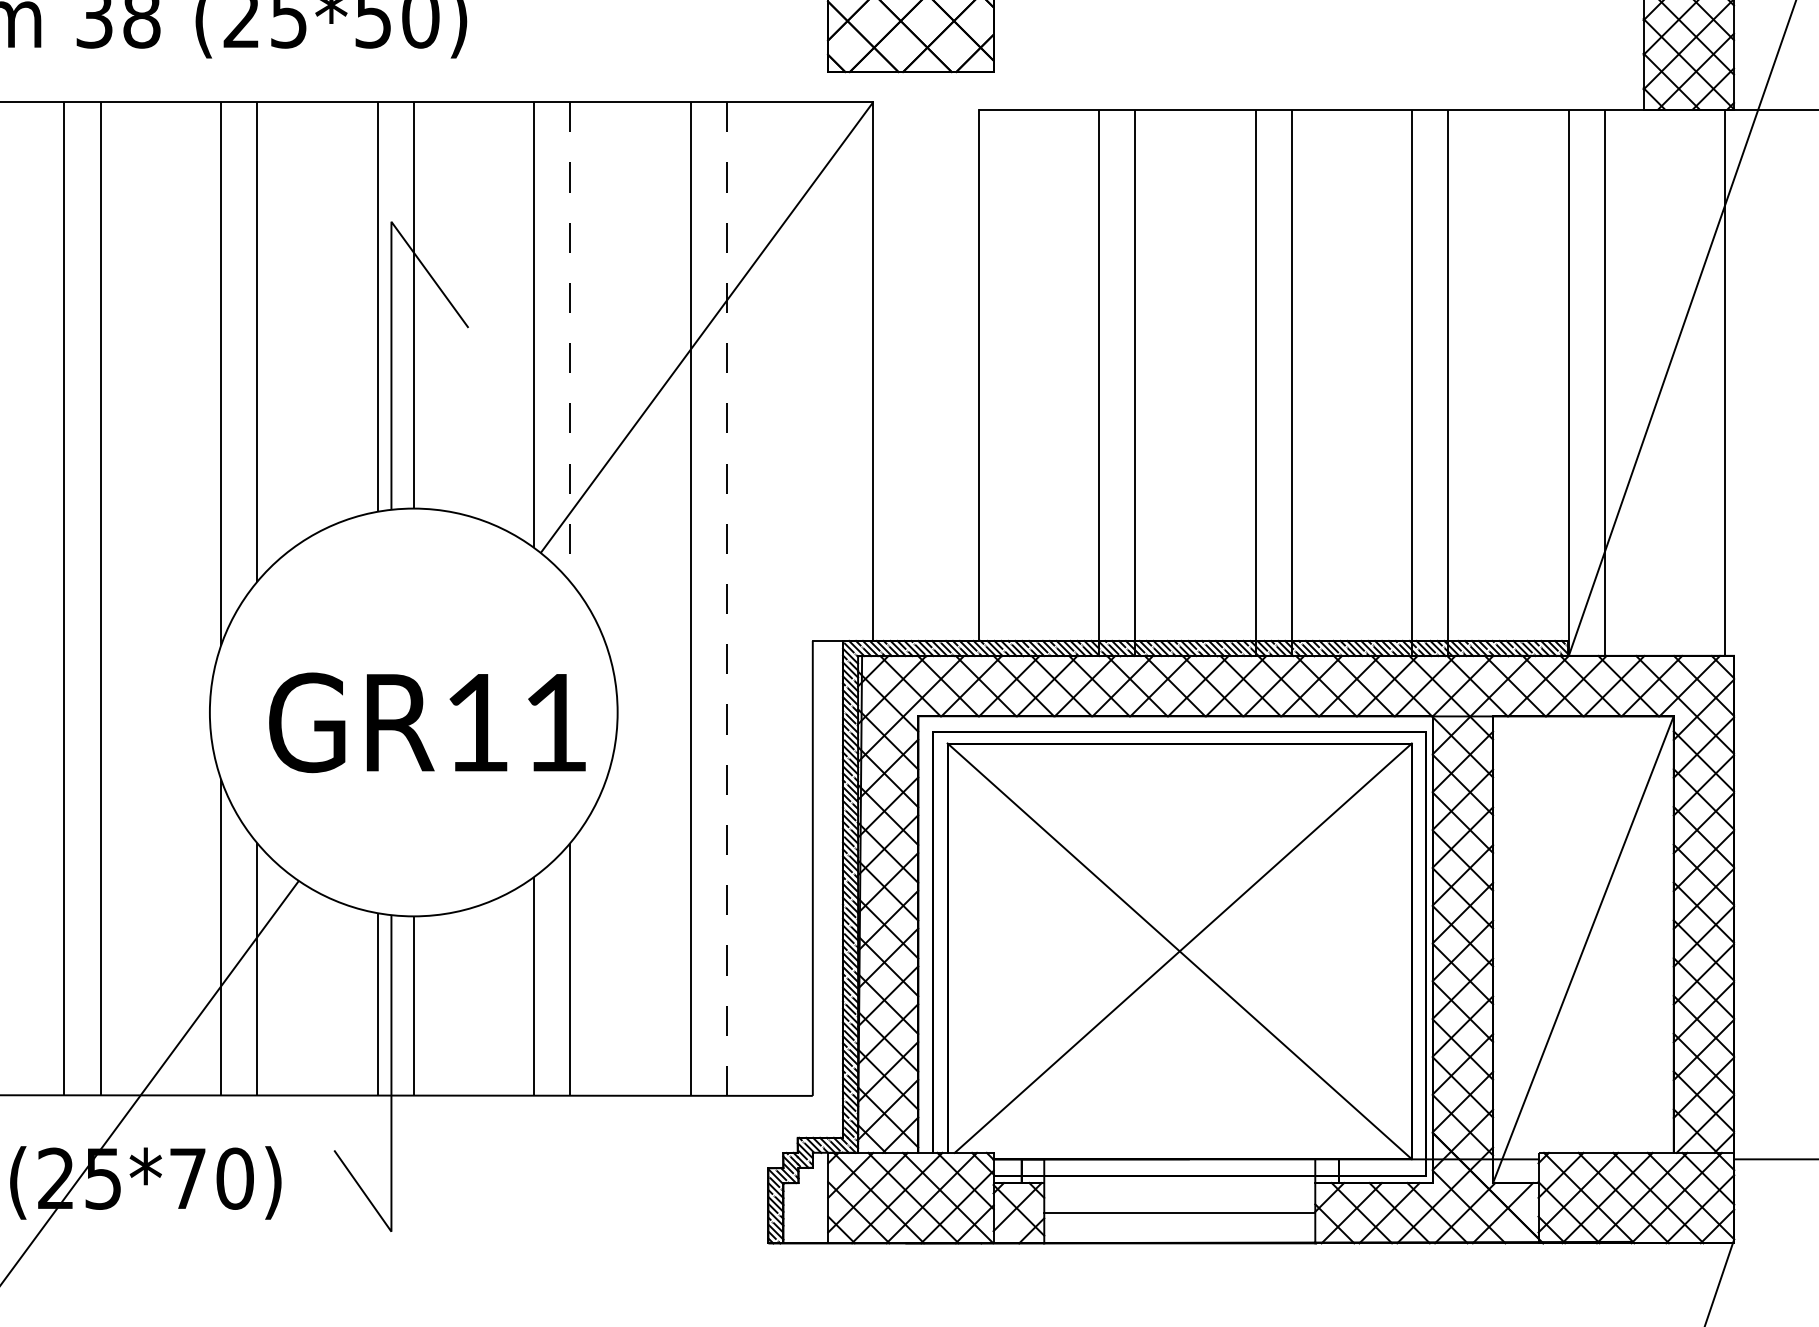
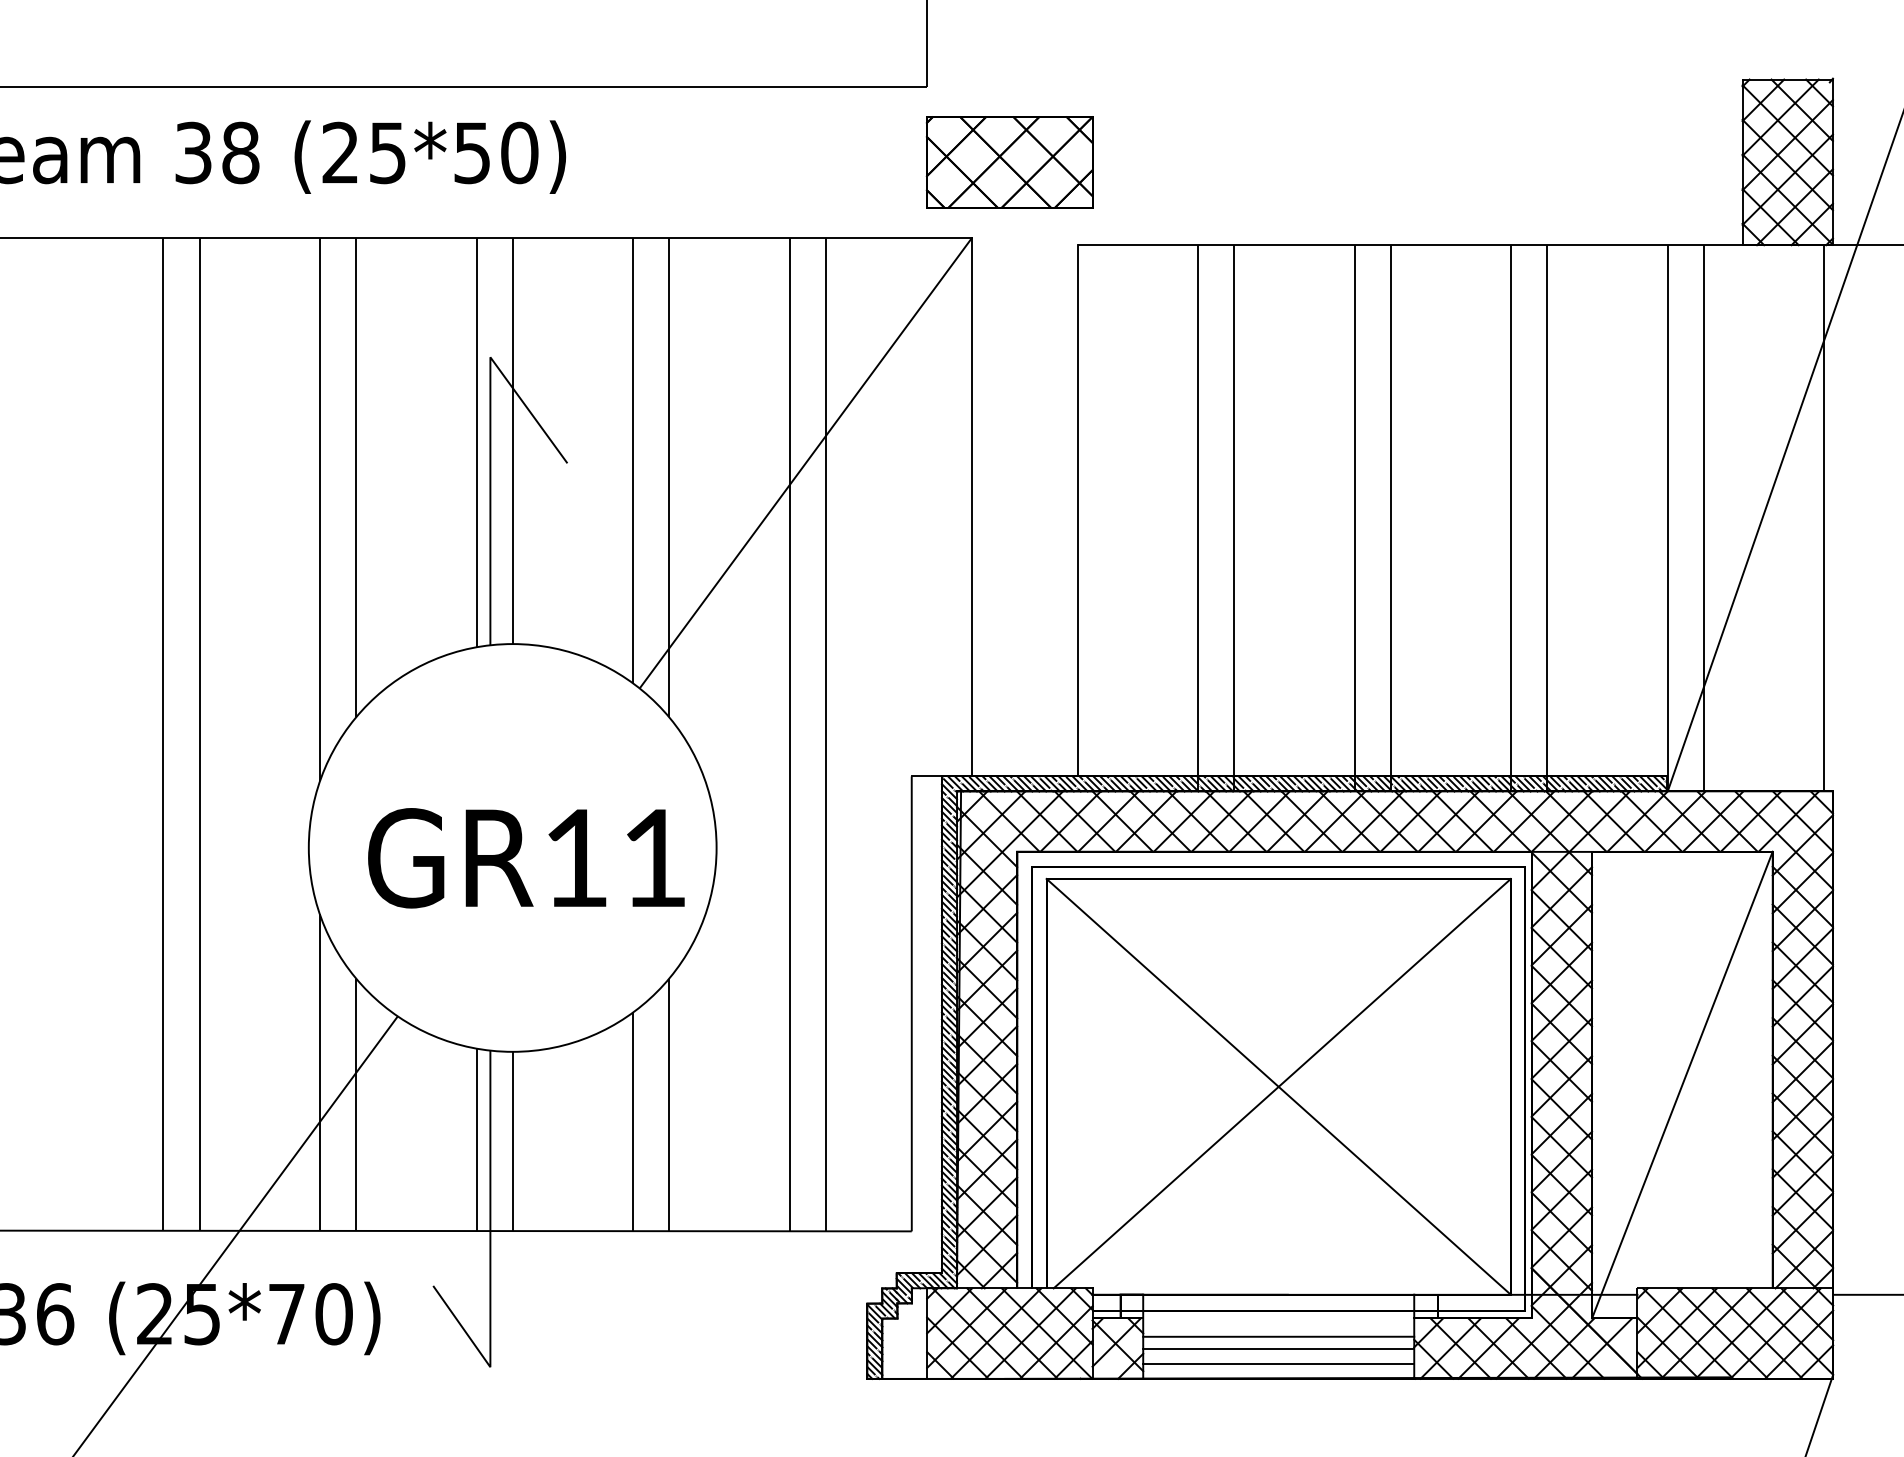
line: (570, 342) -> (669, 477), dashed -> solid
line: (726, 599) -> (825, 734), dashed -> solid
line: (1179, 1201) -> (1278, 1336), added
line: (1179, 1228) -> (1278, 1363), added

